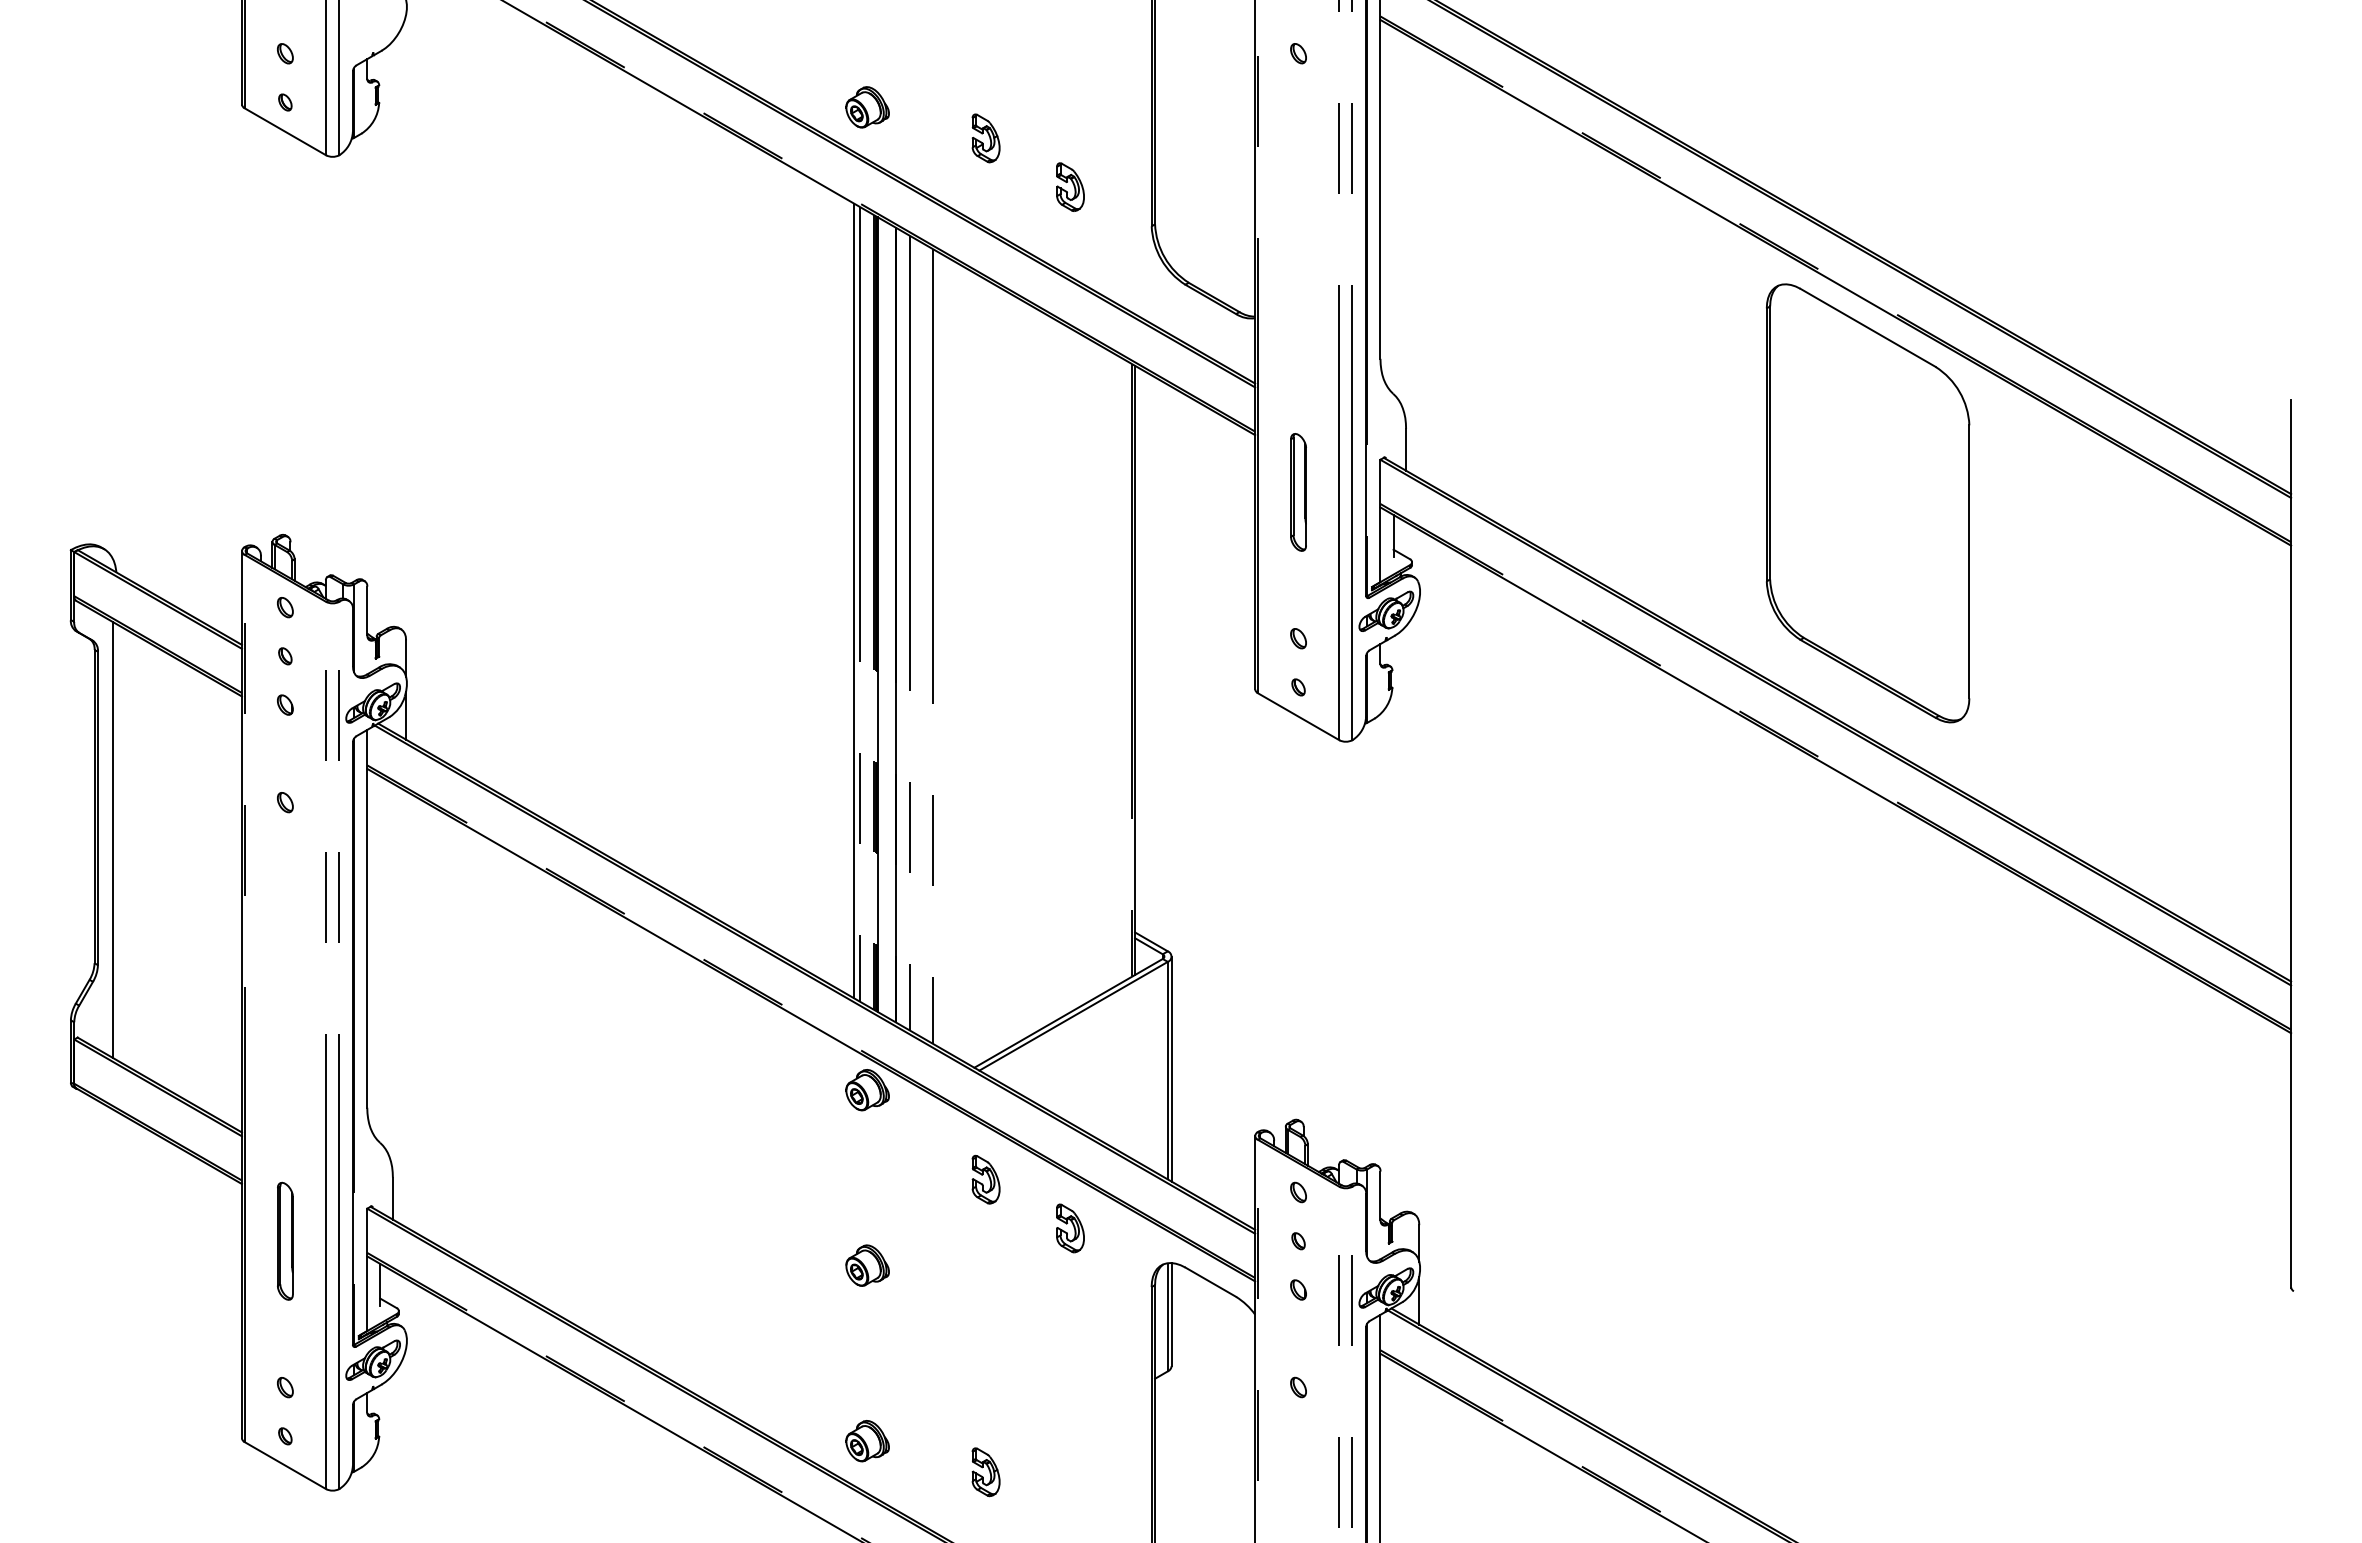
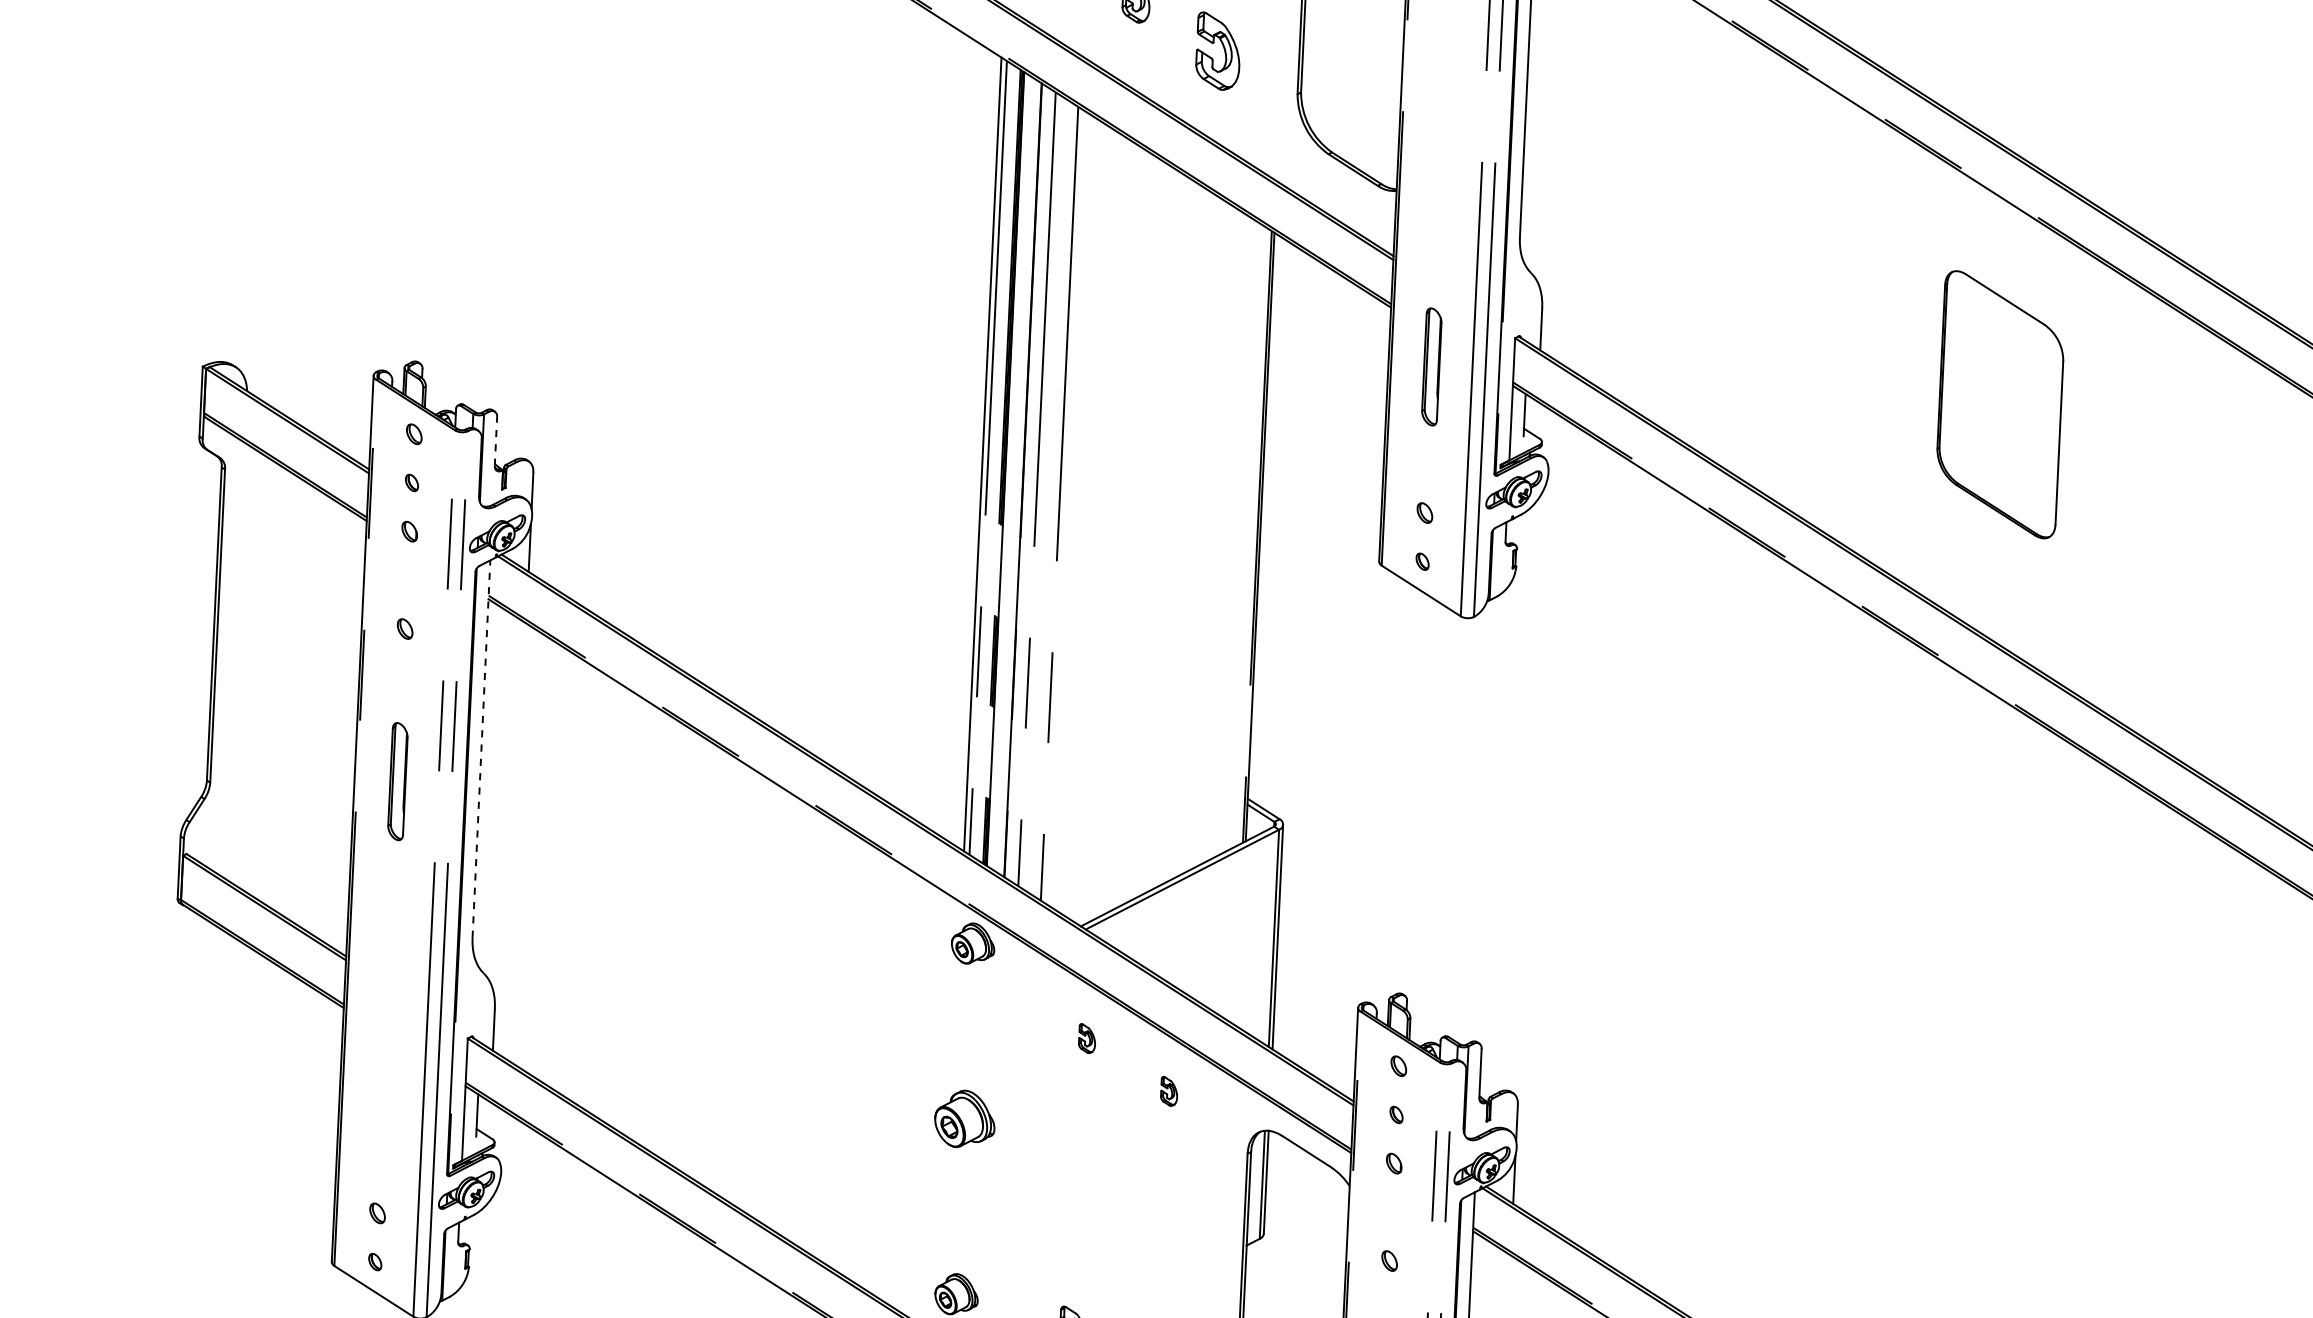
part: (1070, 186) -> (1218, 50), size x1.6
part: (1868, 503) -> (2000, 404), size x0.6
line: (367, 610) -> (496, 441), solid -> dashed
line: (113, 840) -> (231, 658), removed
line: (367, 918) -> (481, 748), solid -> dashed
part: (985, 1179) -> (1086, 1038), size x0.6
part: (1070, 1228) -> (1169, 1091), size x0.6
part: (285, 1240) -> (398, 780), moved
part: (867, 1265) -> (964, 1118), size x1.4

